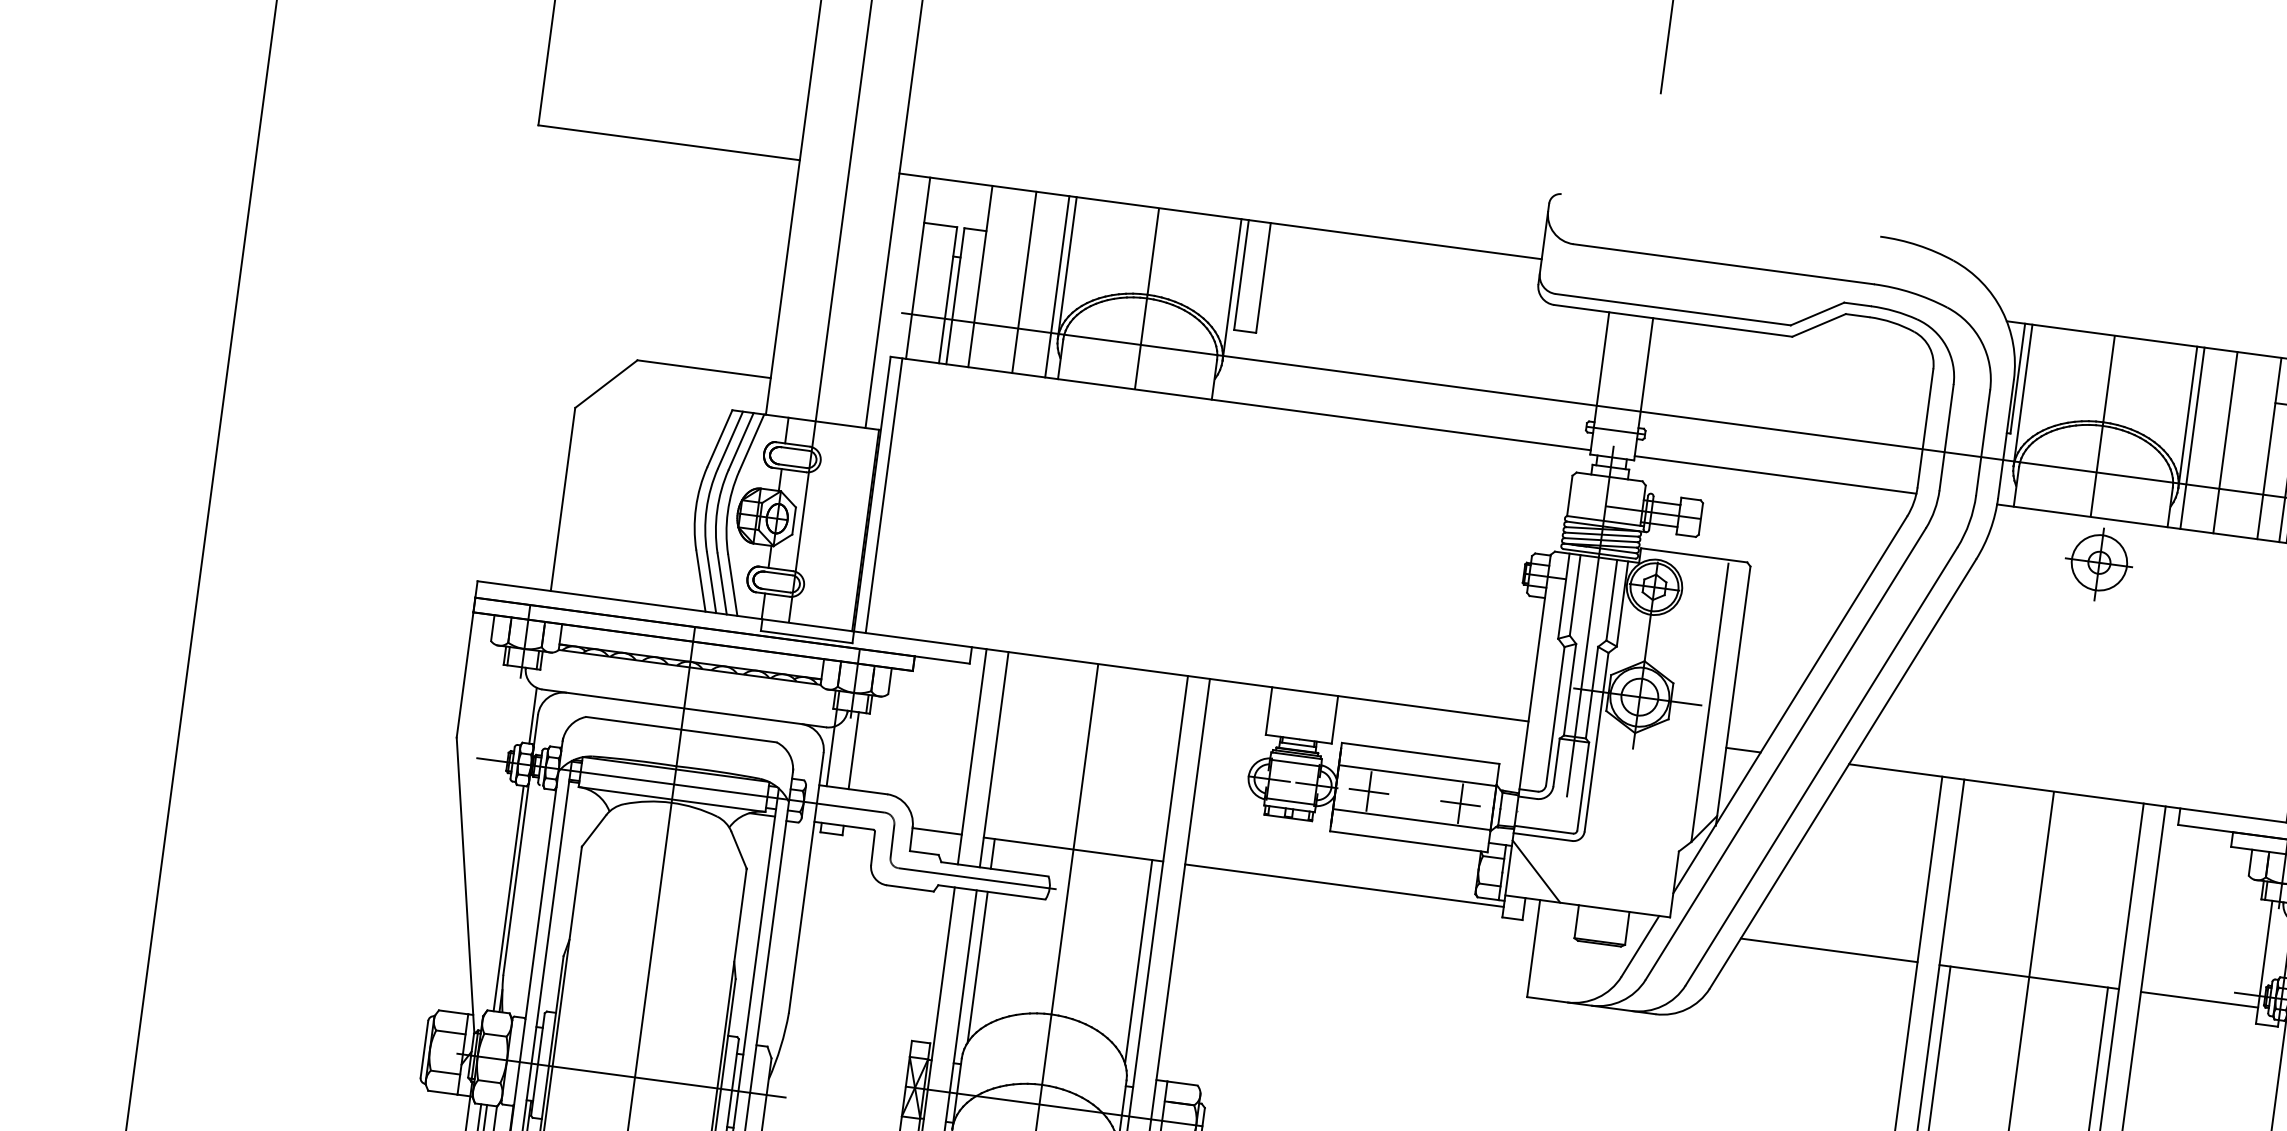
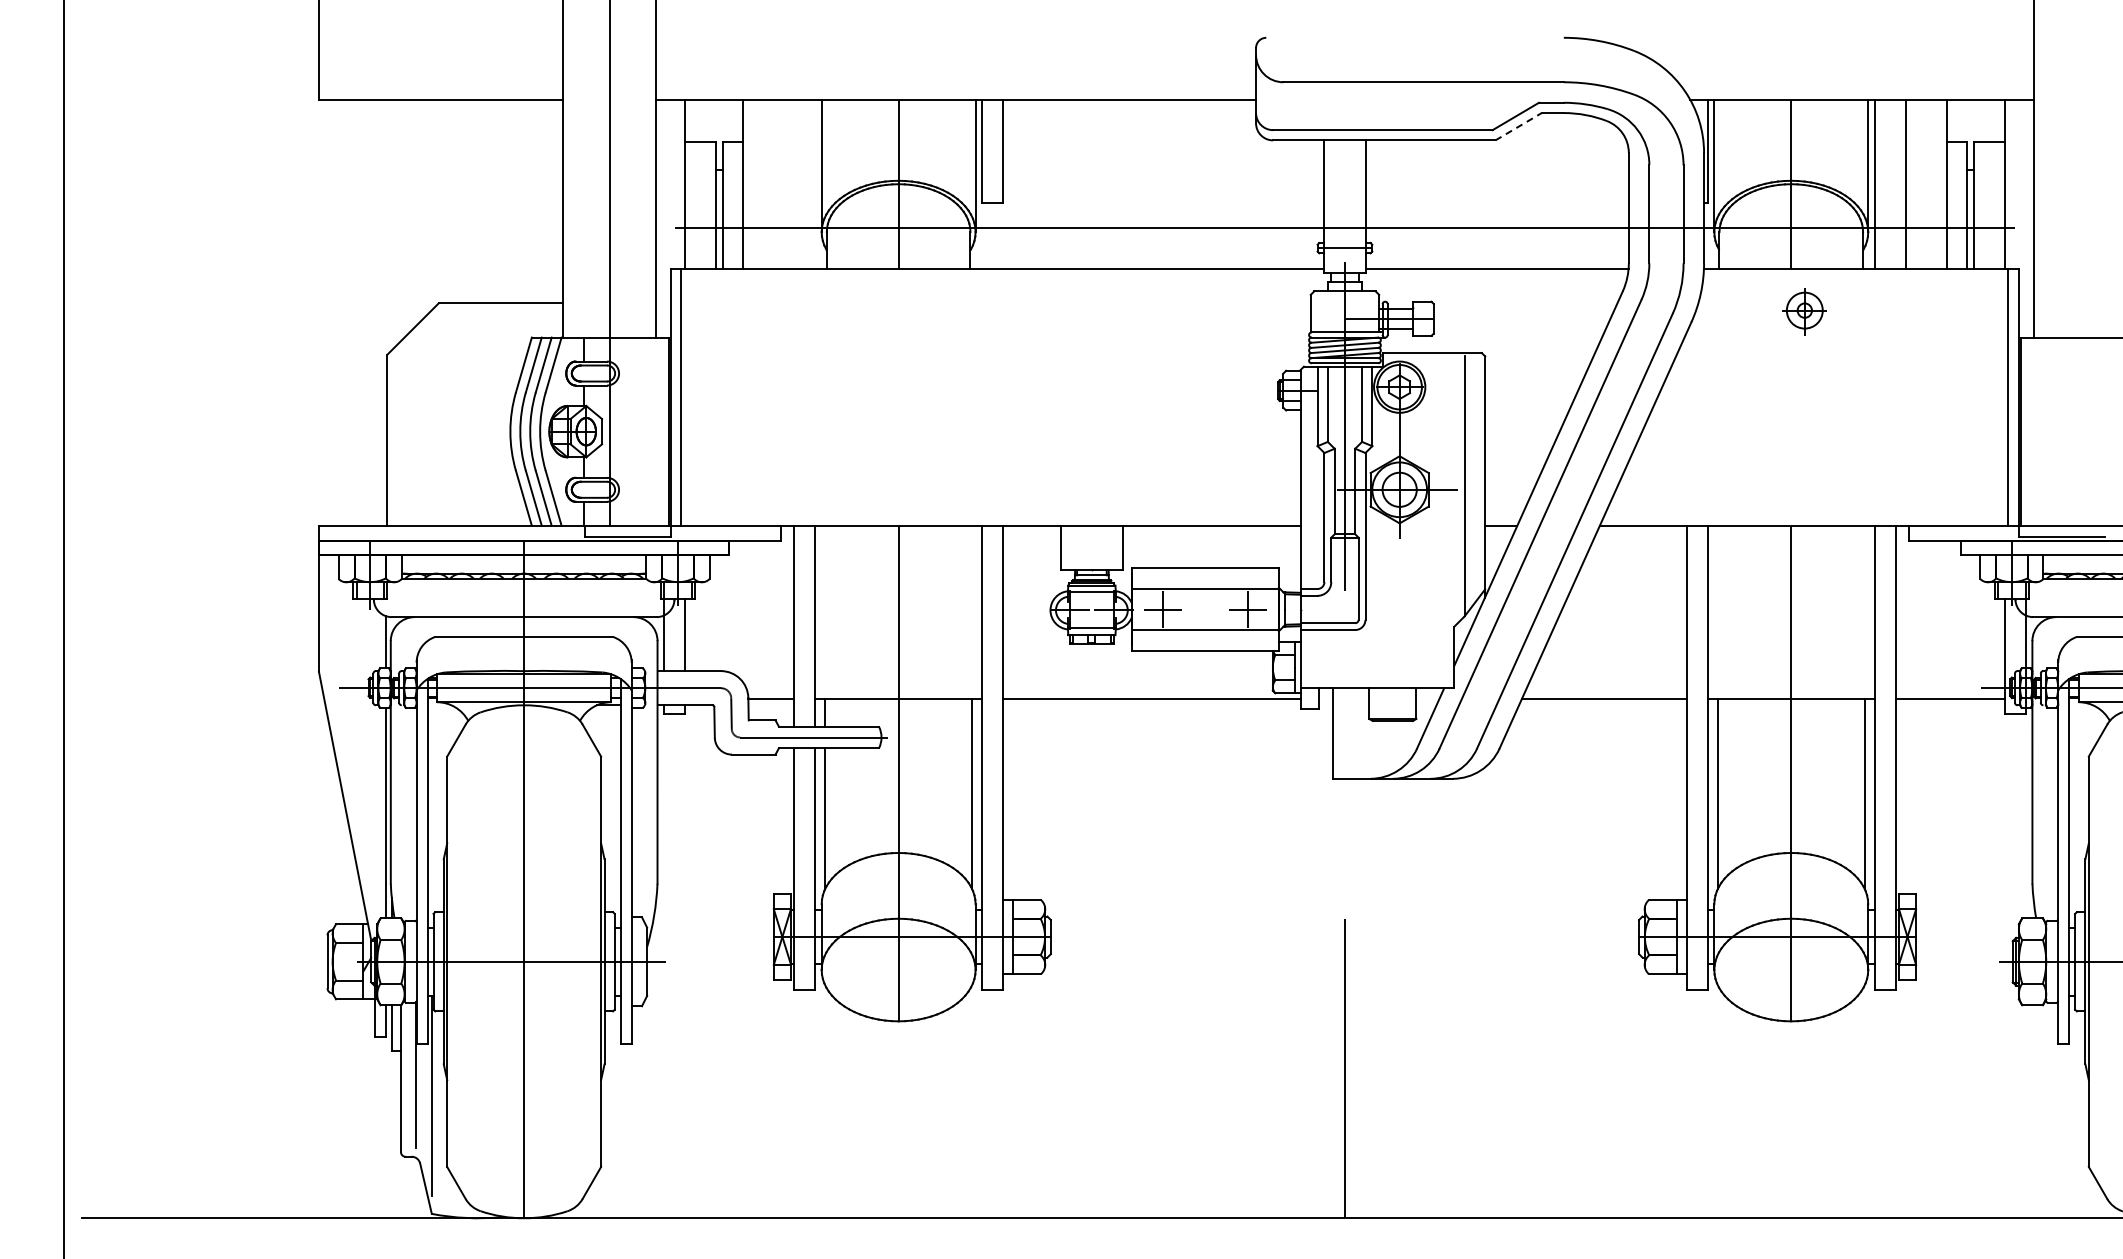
line: (1024, 282) -> (784, 184), removed
line: (1056, 286) -> (814, 184), removed
line: (1818, 325) -> (1518, 126), solid -> dashed
part: (2098, 564) -> (1804, 311), size x0.7
line: (1535, 871) -> (1325, 662), removed

